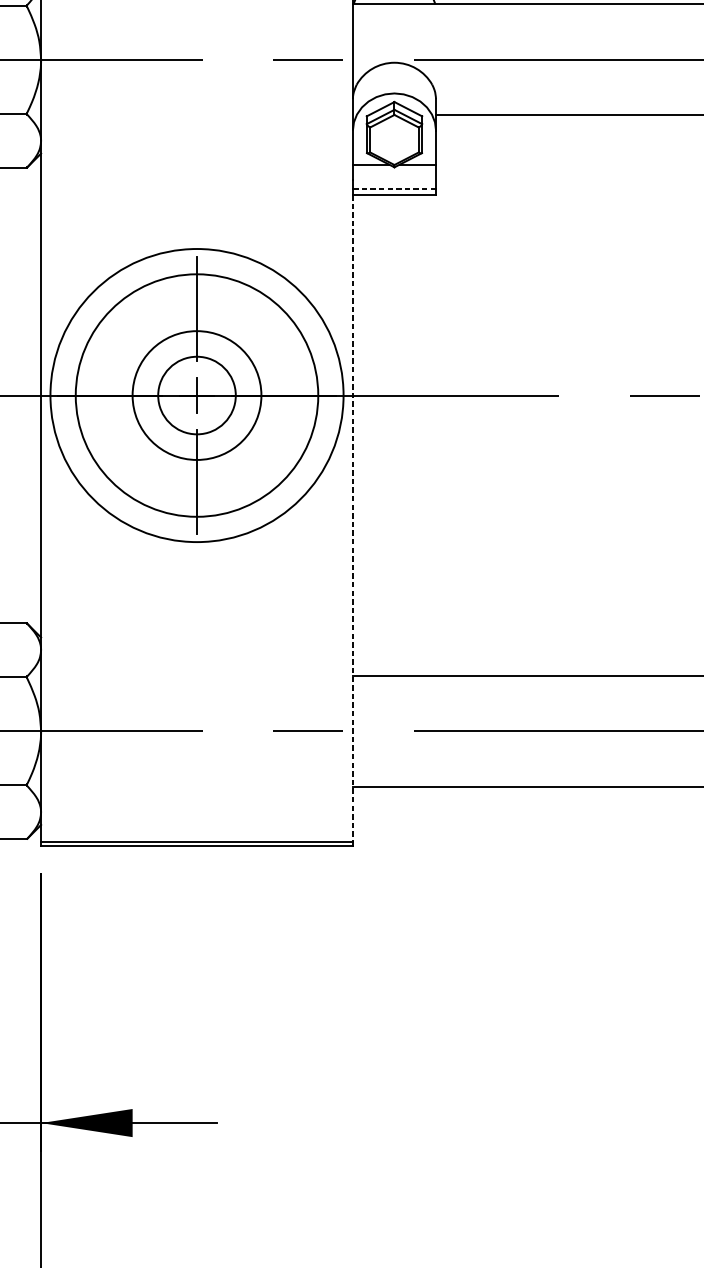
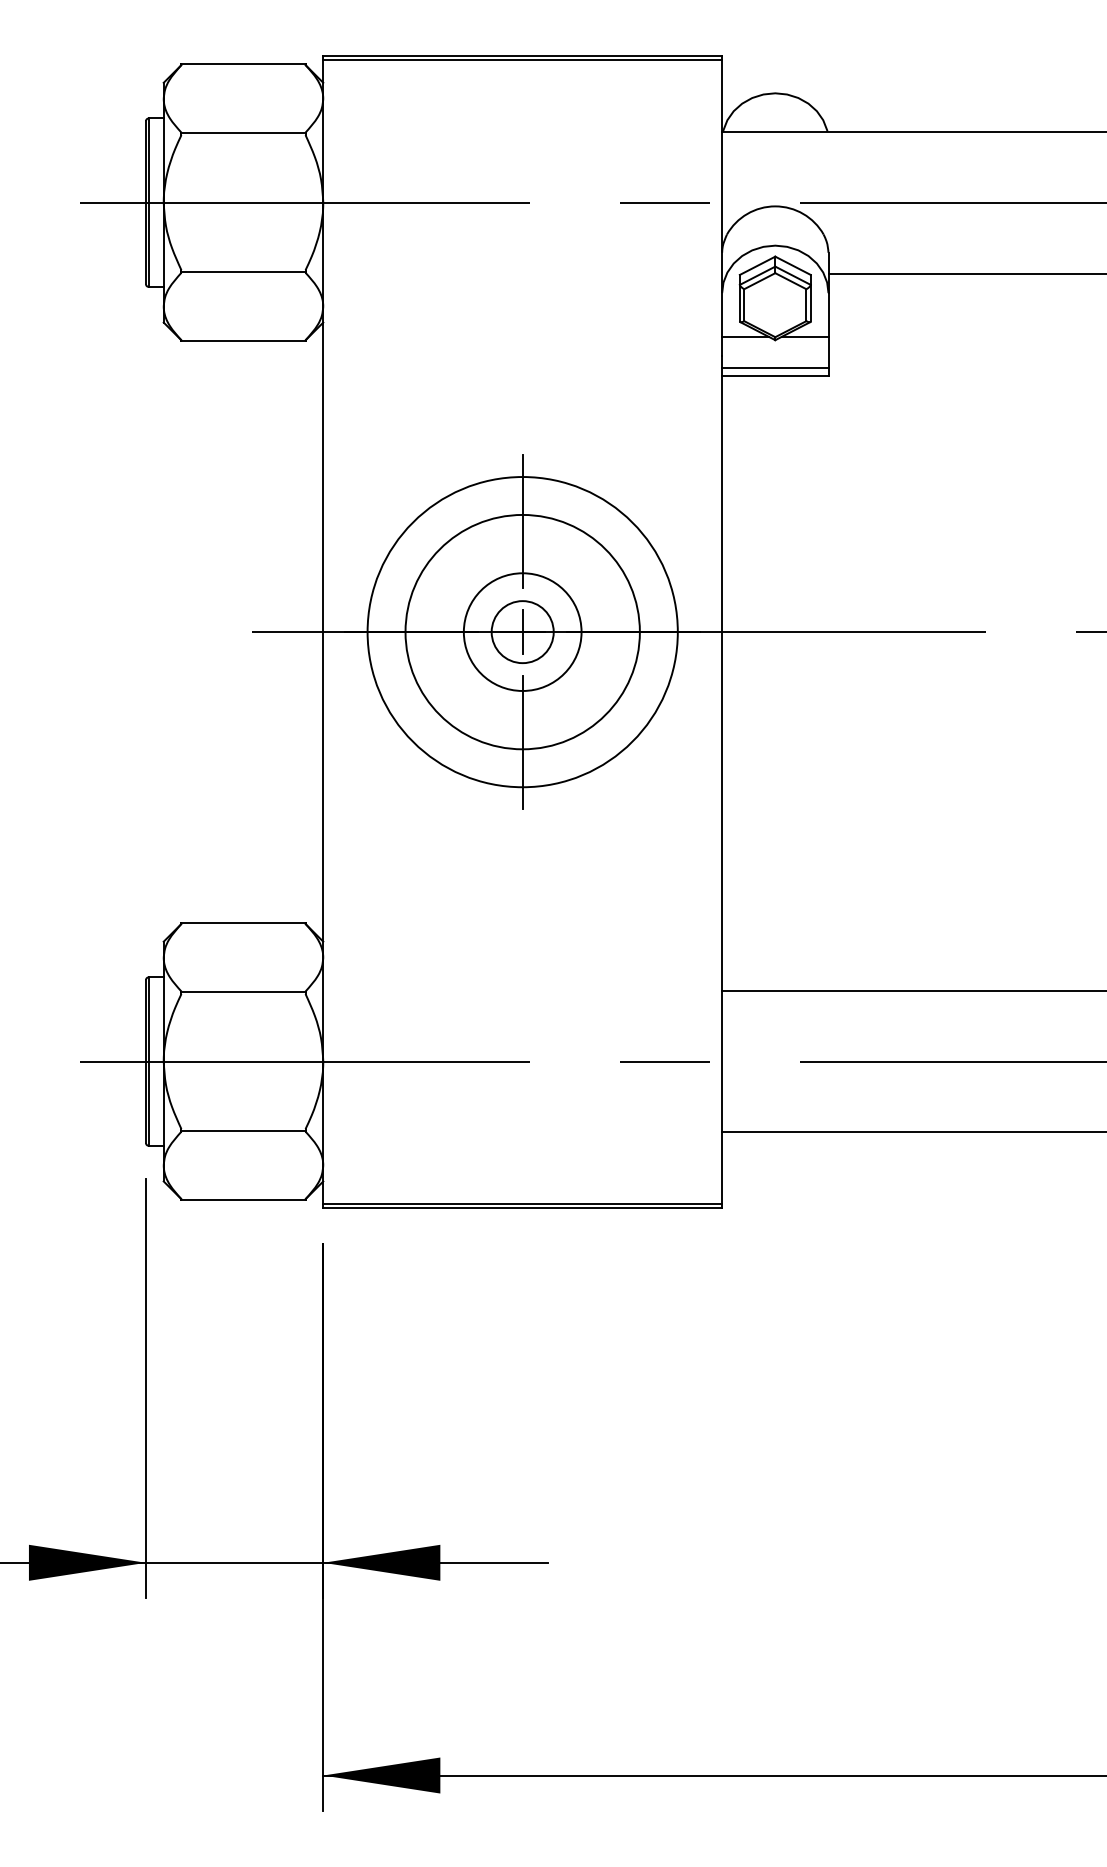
line: (393, 188) -> (774, 367), dashed -> solid
circle: (196, 395) -> (522, 631), size x0.62
circle: (196, 395) -> (522, 631), size x0.71
circle: (196, 395) -> (522, 632), size x0.62
line: (353, 519) -> (722, 790), dashed -> solid

